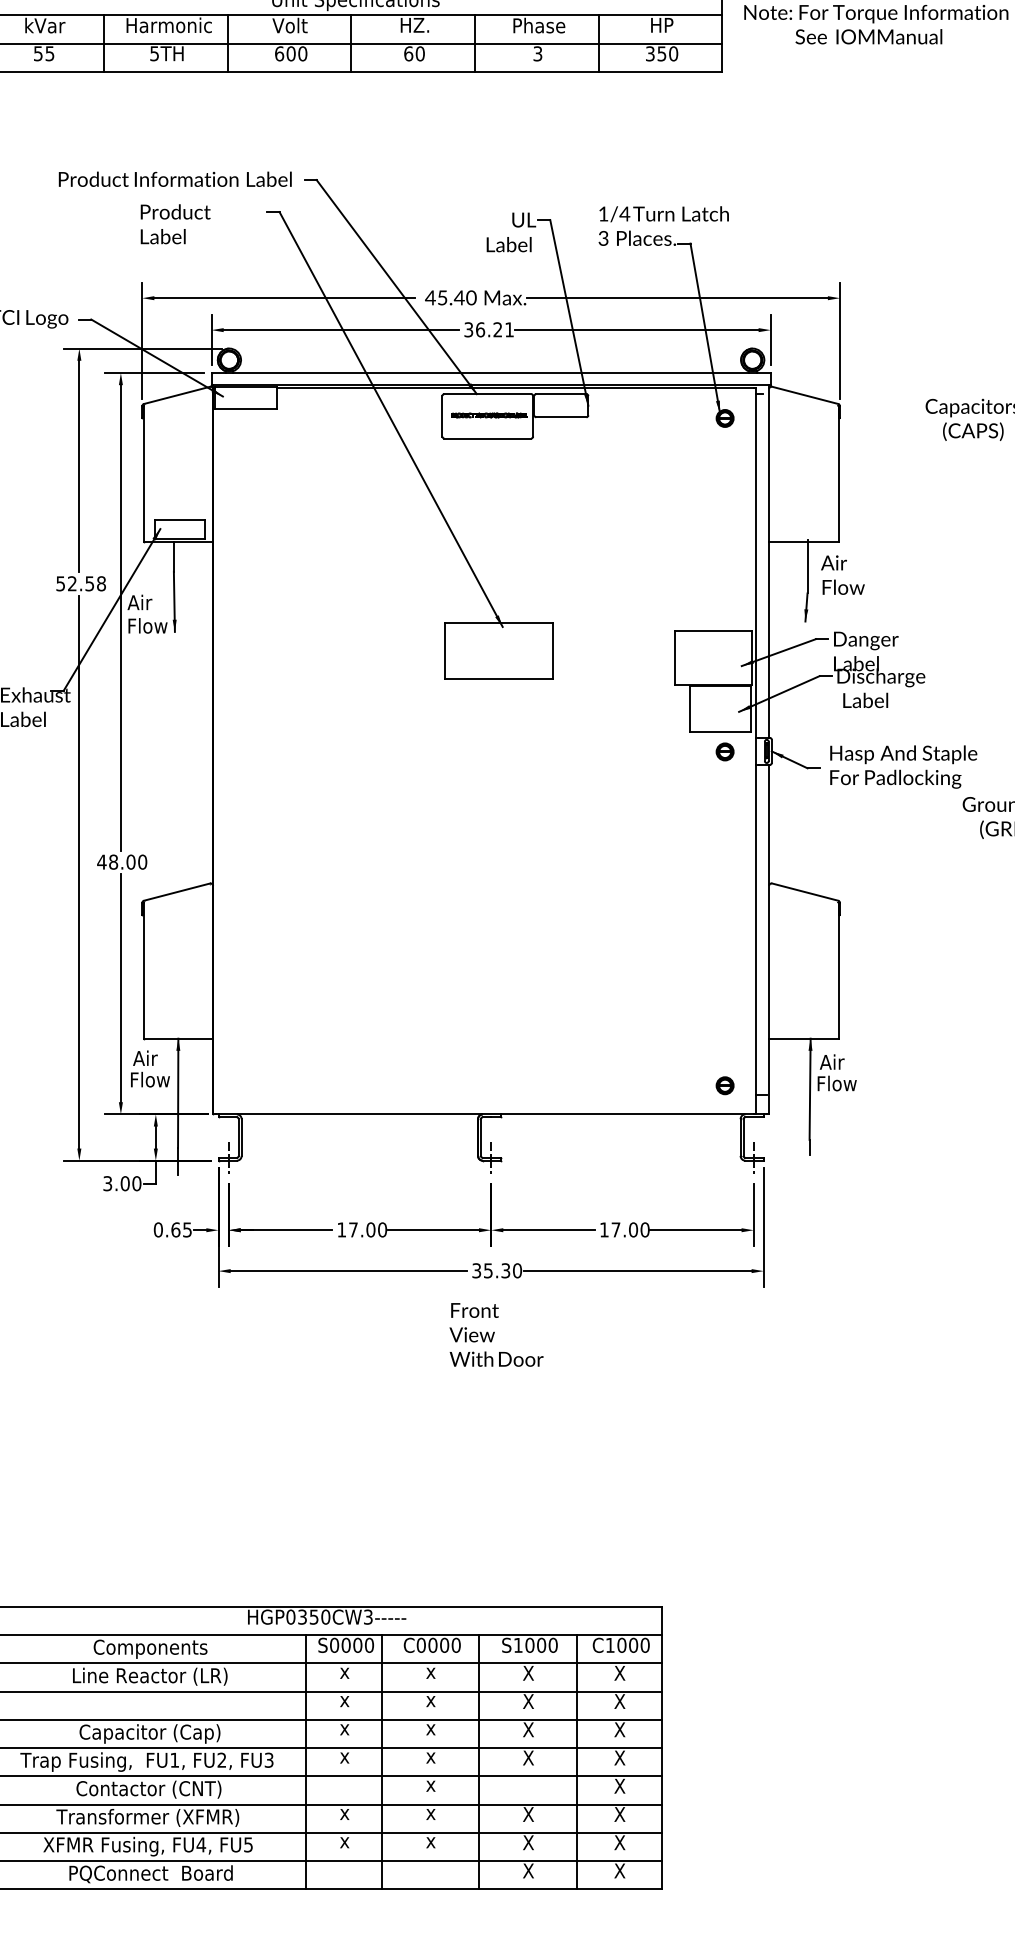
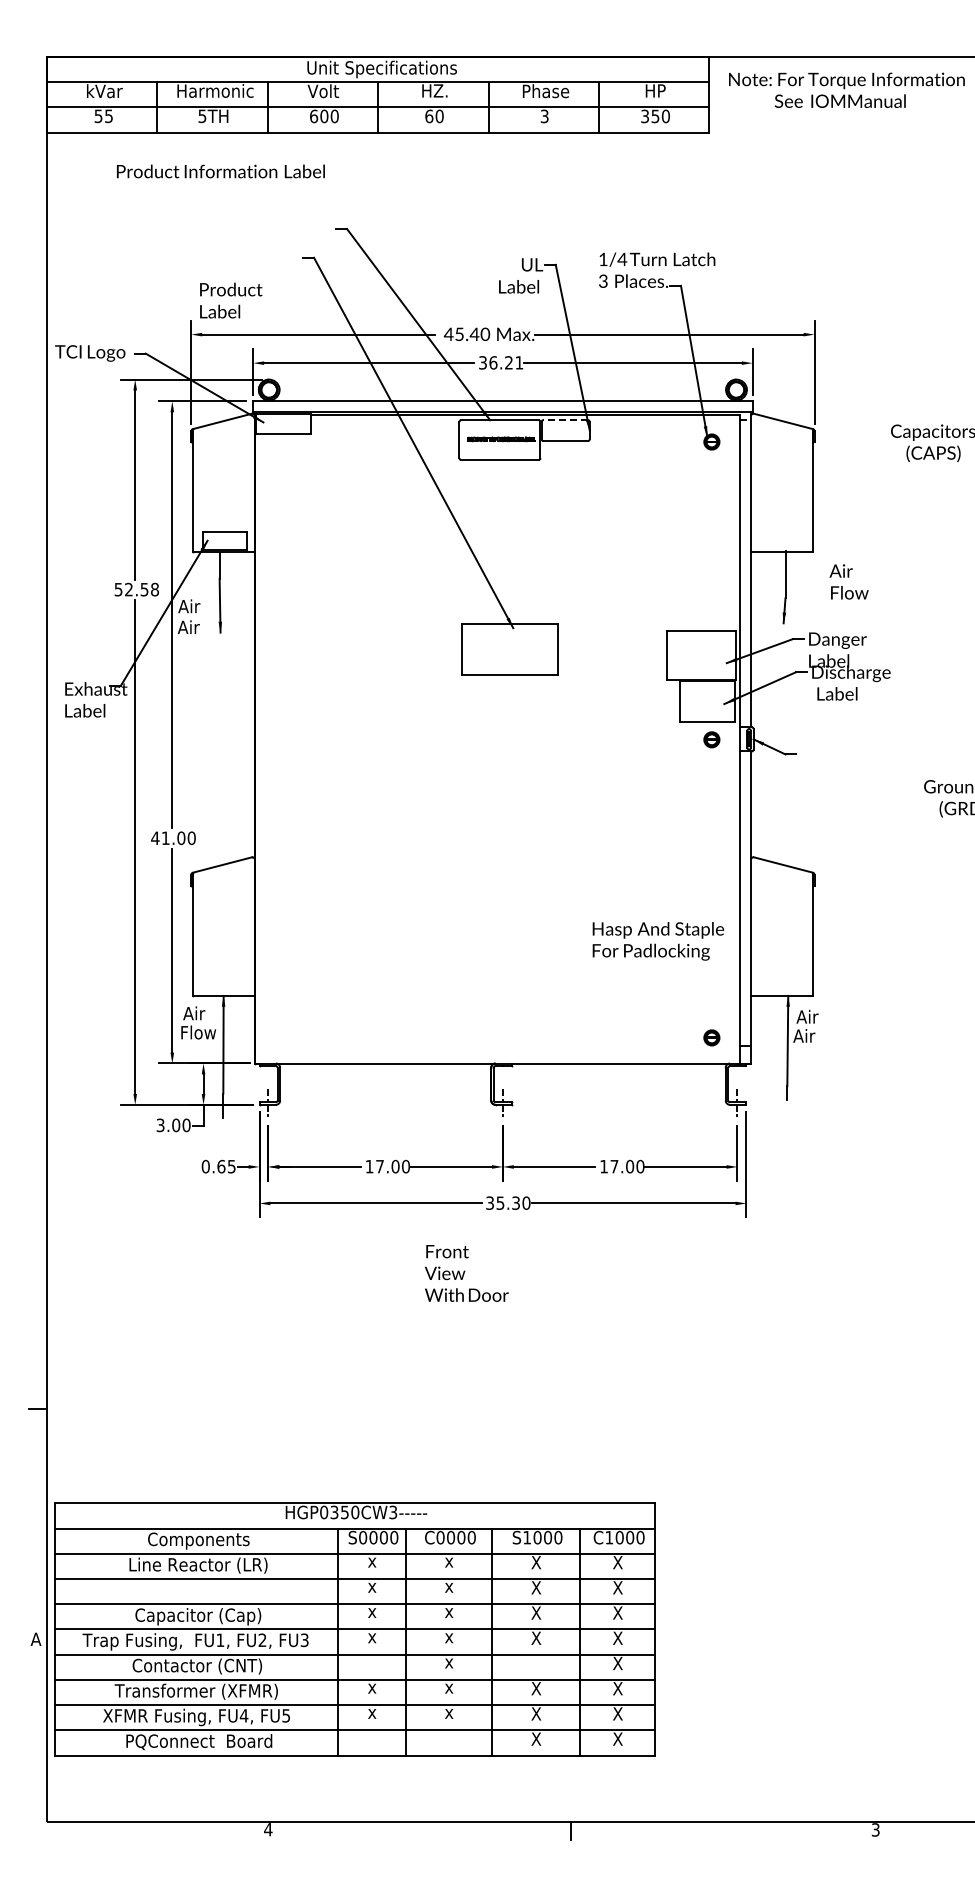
text: (174, 179) -> (220, 171), moved
text: (175, 224) -> (231, 300), moved
line: (561, 394) -> (565, 420), solid -> dashed
text: (842, 574) -> (848, 581), moved
text: (146, 626) -> (195, 627), Flow -> Air
text: (902, 767) -> (657, 941), moved
text: (113, 862) -> (165, 838), 48.00 -> 41.00
text: (836, 1083) -> (811, 1035), Flow -> Air
text: (496, 1334) -> (466, 1273), moved

